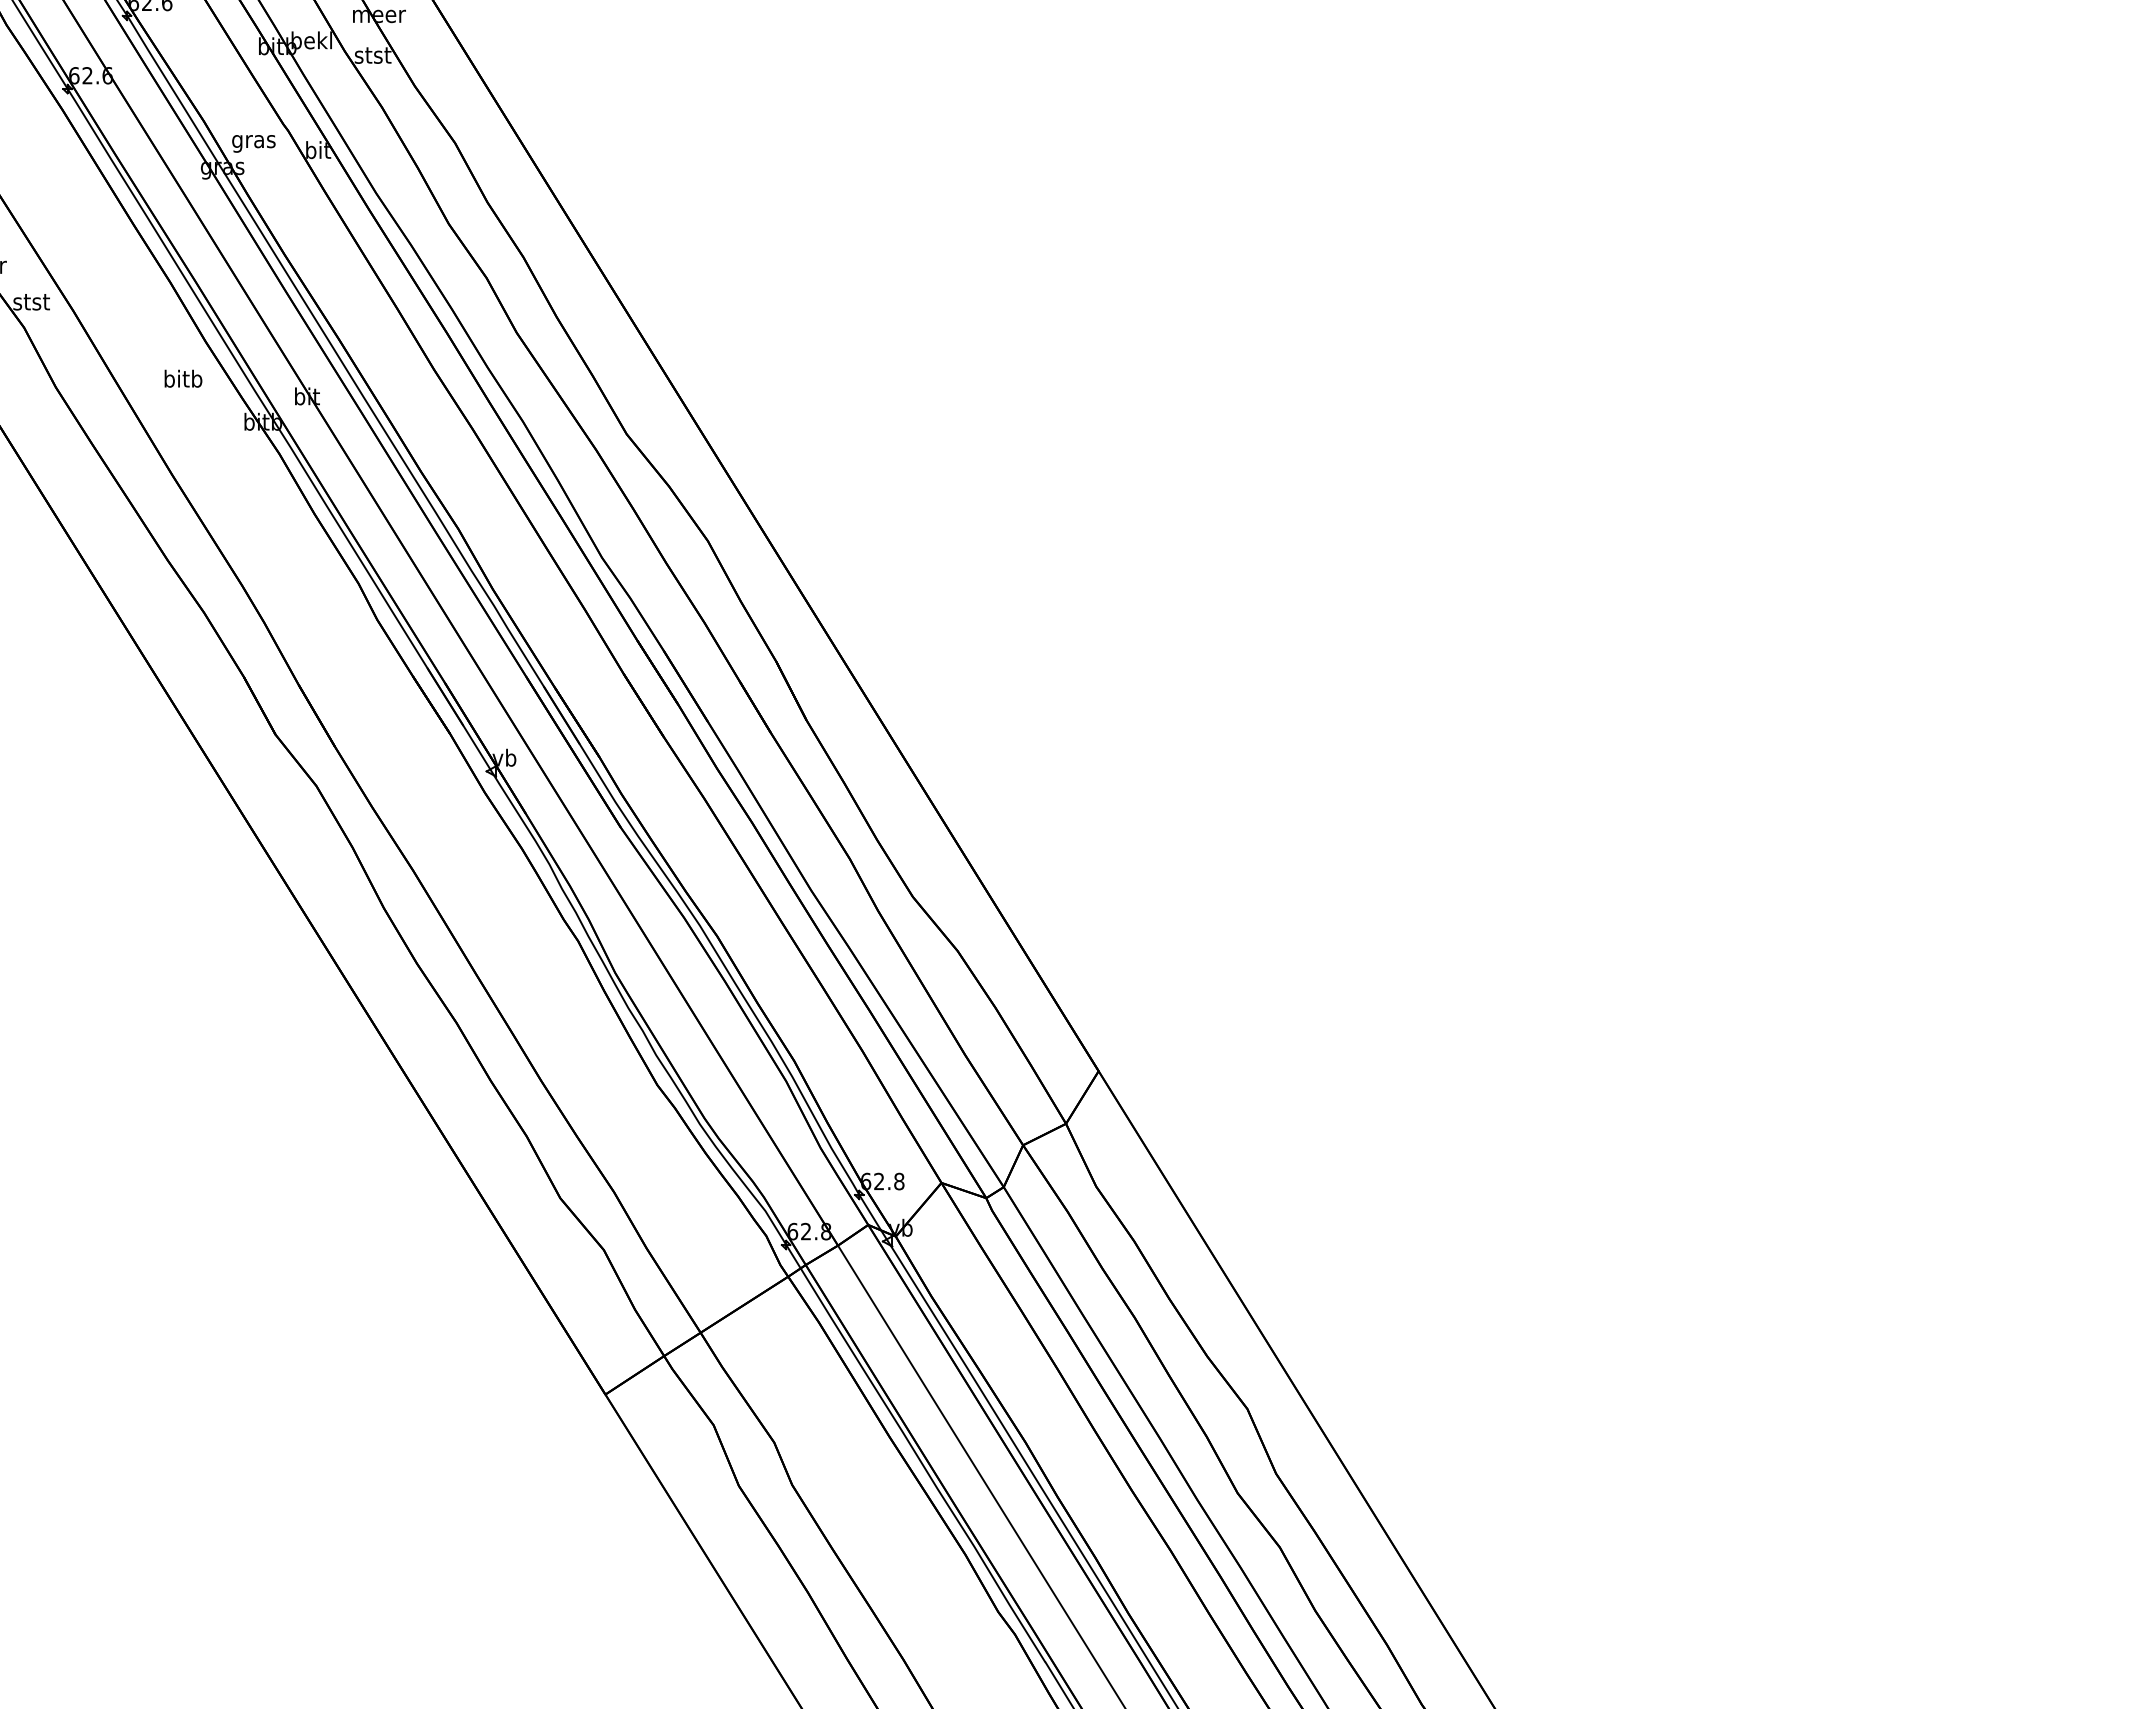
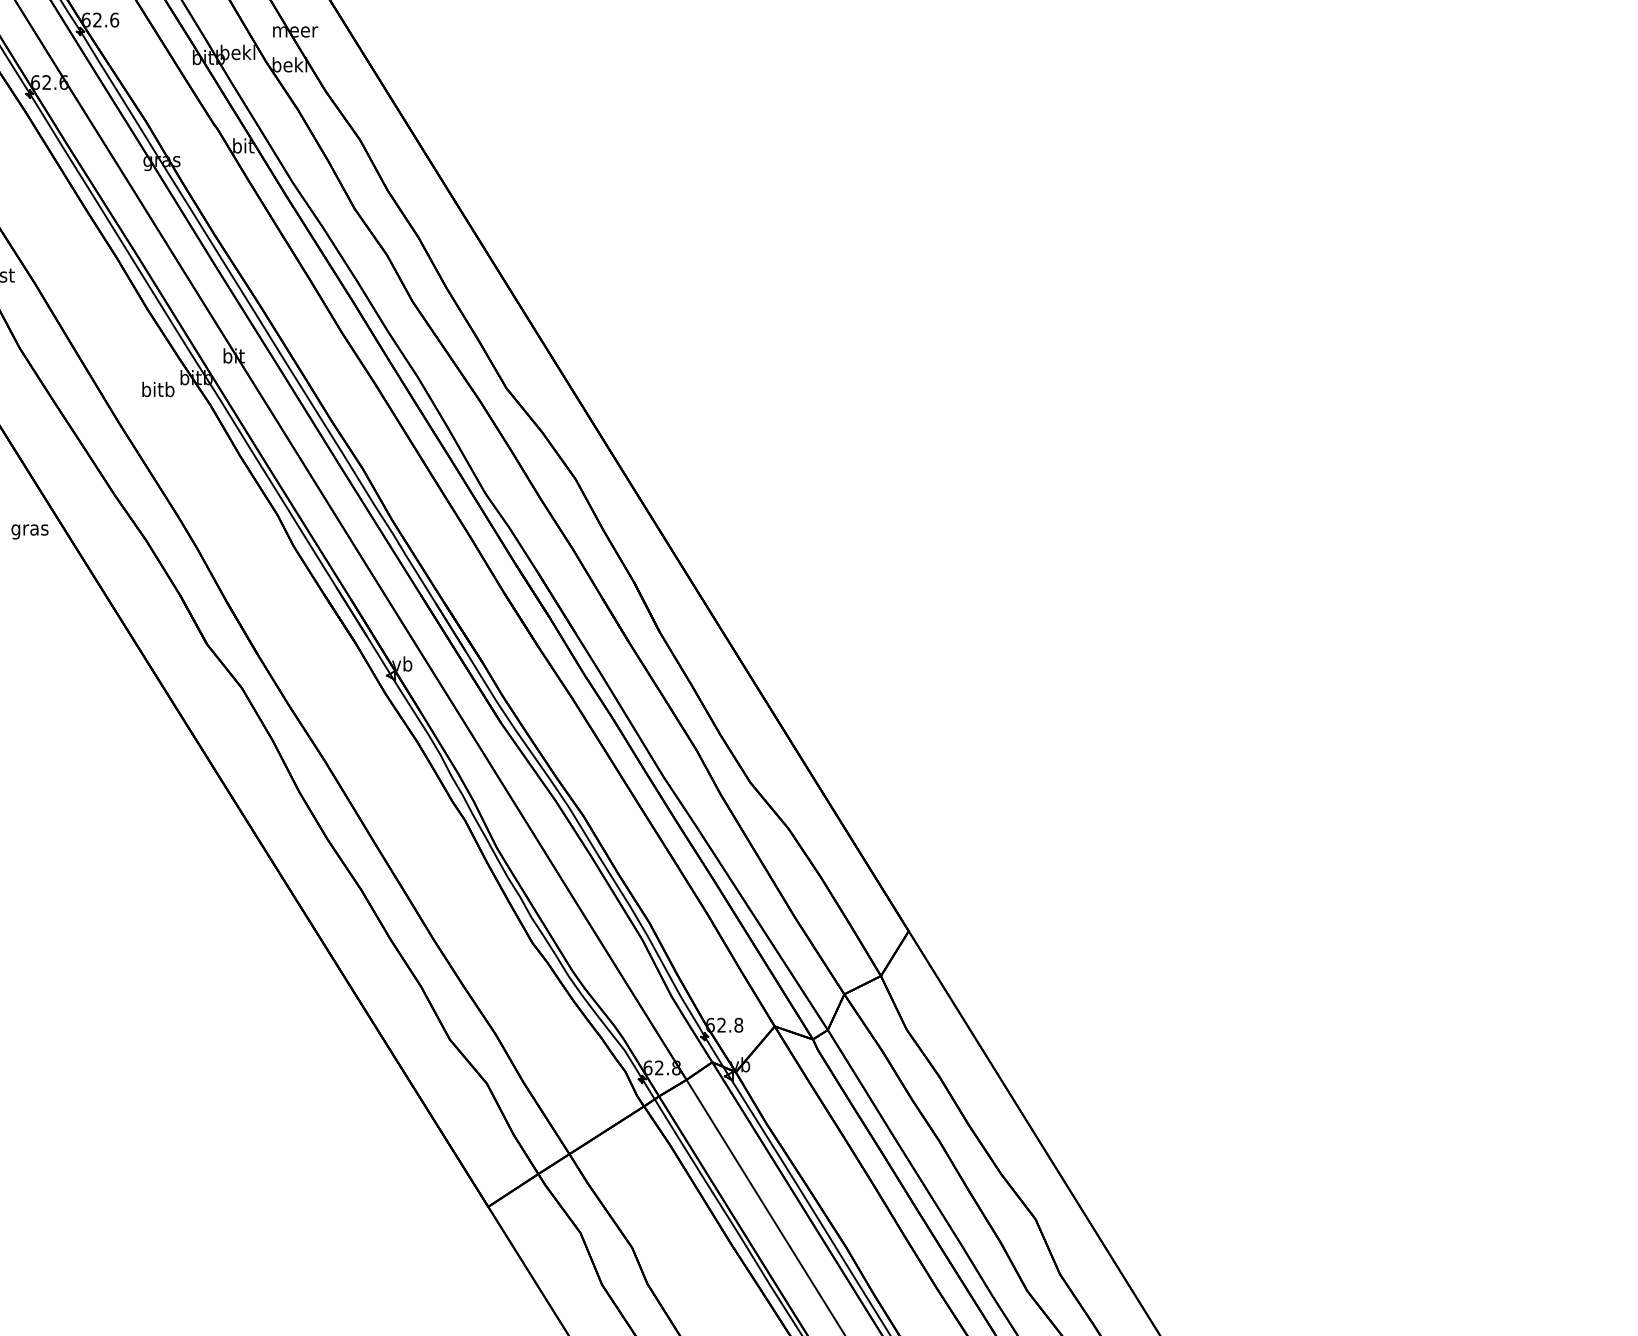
text: (372, 54) -> (289, 64), stst -> bekl
text: (253, 143) -> (29, 531), moved
text: (183, 378) -> (158, 389), moved

